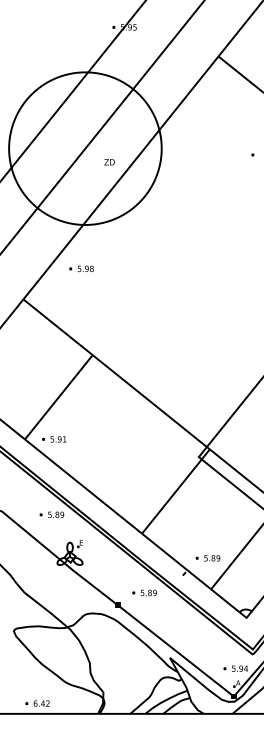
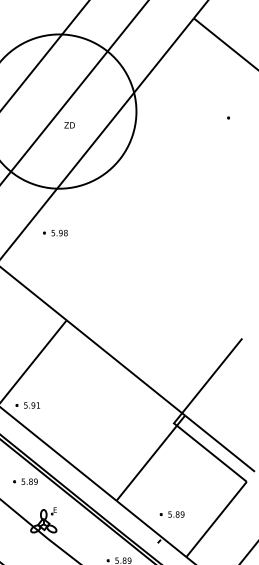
text: (109, 162) -> (69, 125), moved
part: (207, 558) -> (171, 514), moved

